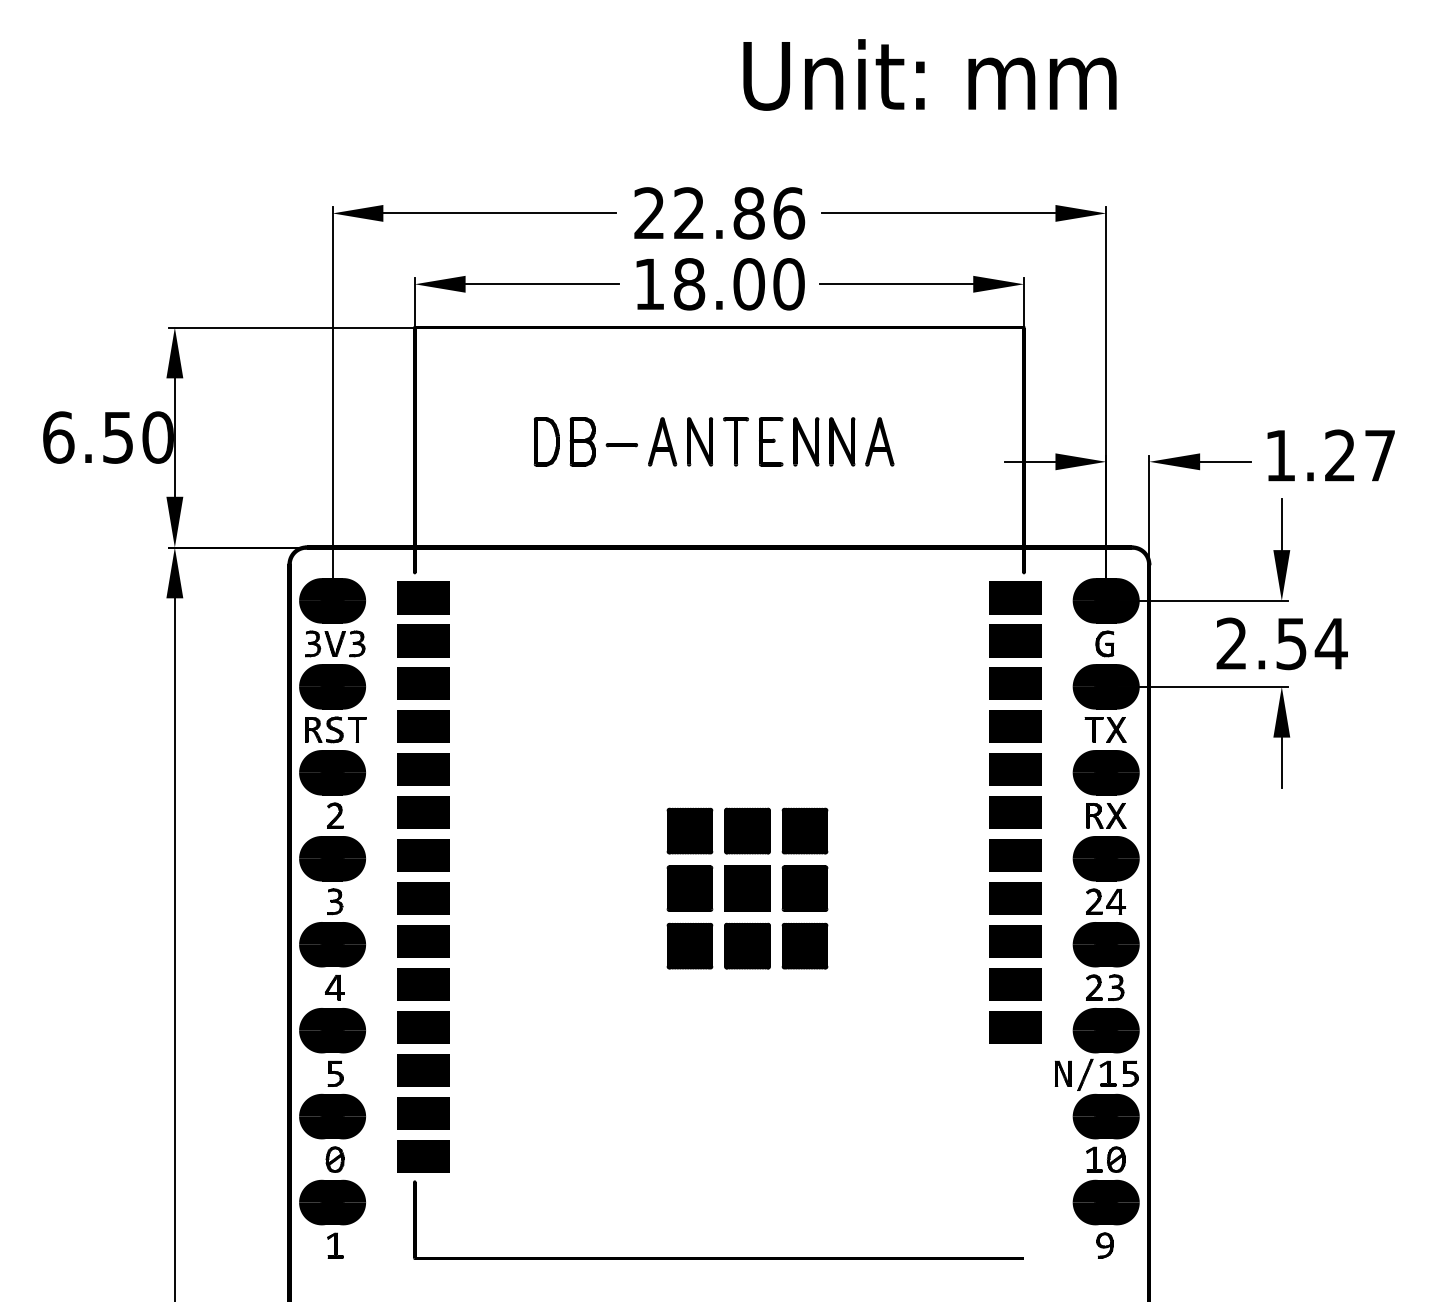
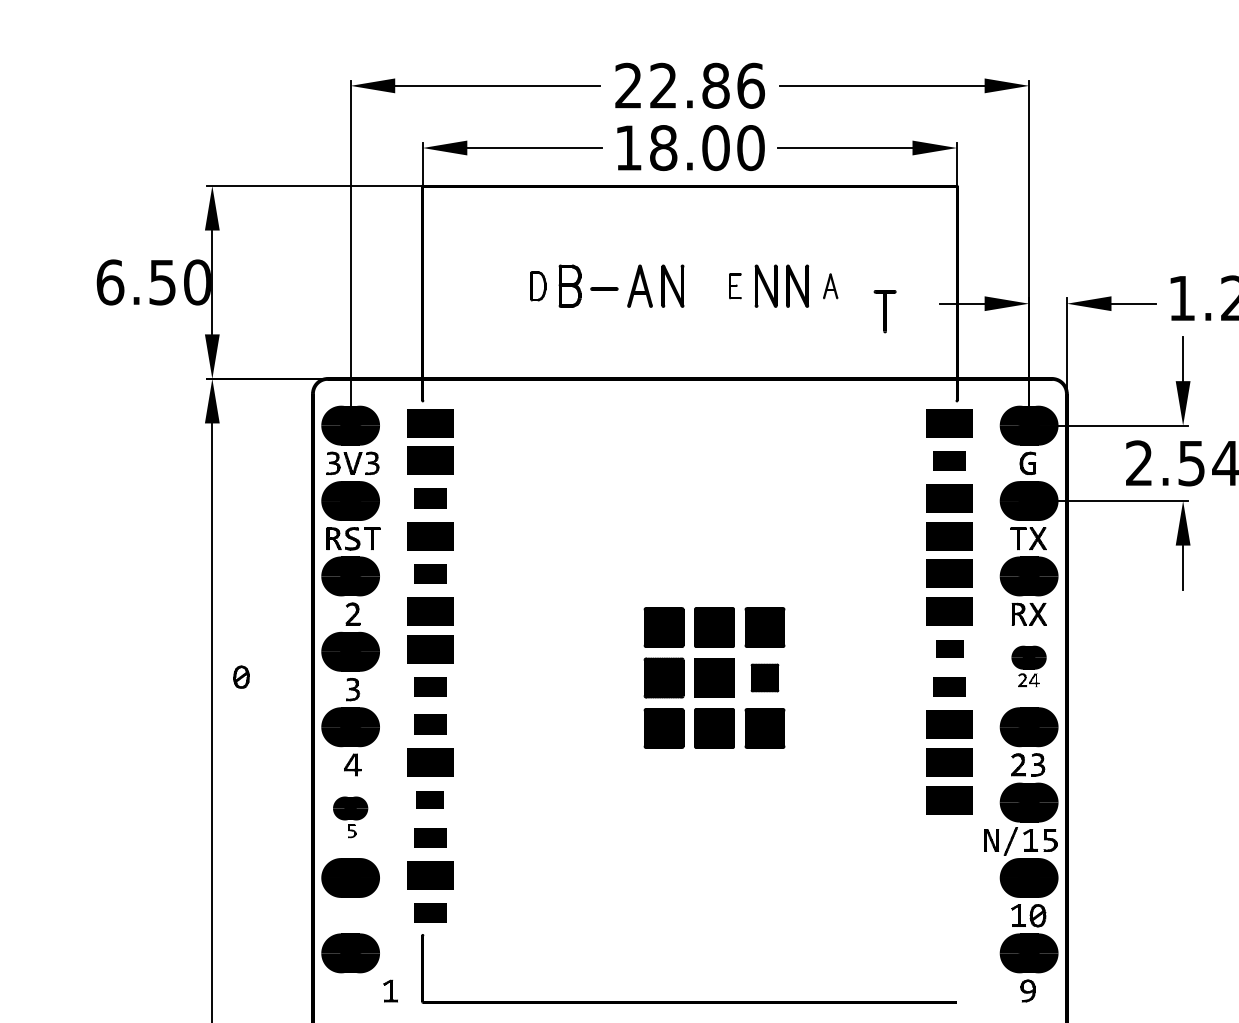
part: (546, 441) -> (538, 285), size x0.7
part: (735, 441) -> (884, 311), moved
part: (771, 441) -> (735, 285), size x0.6
part: (879, 441) -> (830, 285), size x0.6
part: (1015, 640) -> (949, 460), size x0.7
part: (423, 683) -> (430, 498), size x0.7
part: (423, 769) -> (430, 573), size x0.7
part: (1015, 855) -> (949, 648), size x0.6
part: (1105, 875) -> (1028, 666), size x0.6
part: (804, 888) -> (764, 677), size x0.7
part: (423, 898) -> (430, 686), size x0.7
part: (1015, 898) -> (949, 686), size x0.7
part: (423, 941) -> (430, 724), size x0.7
part: (423, 1027) -> (430, 799), size x0.6
part: (332, 1047) -> (350, 817), size x0.6
part: (423, 1070) -> (430, 837), size x0.7
part: (423, 1156) -> (430, 912), size x0.7
part: (334, 1159) -> (240, 677), moved
part: (335, 1245) -> (390, 991), moved

